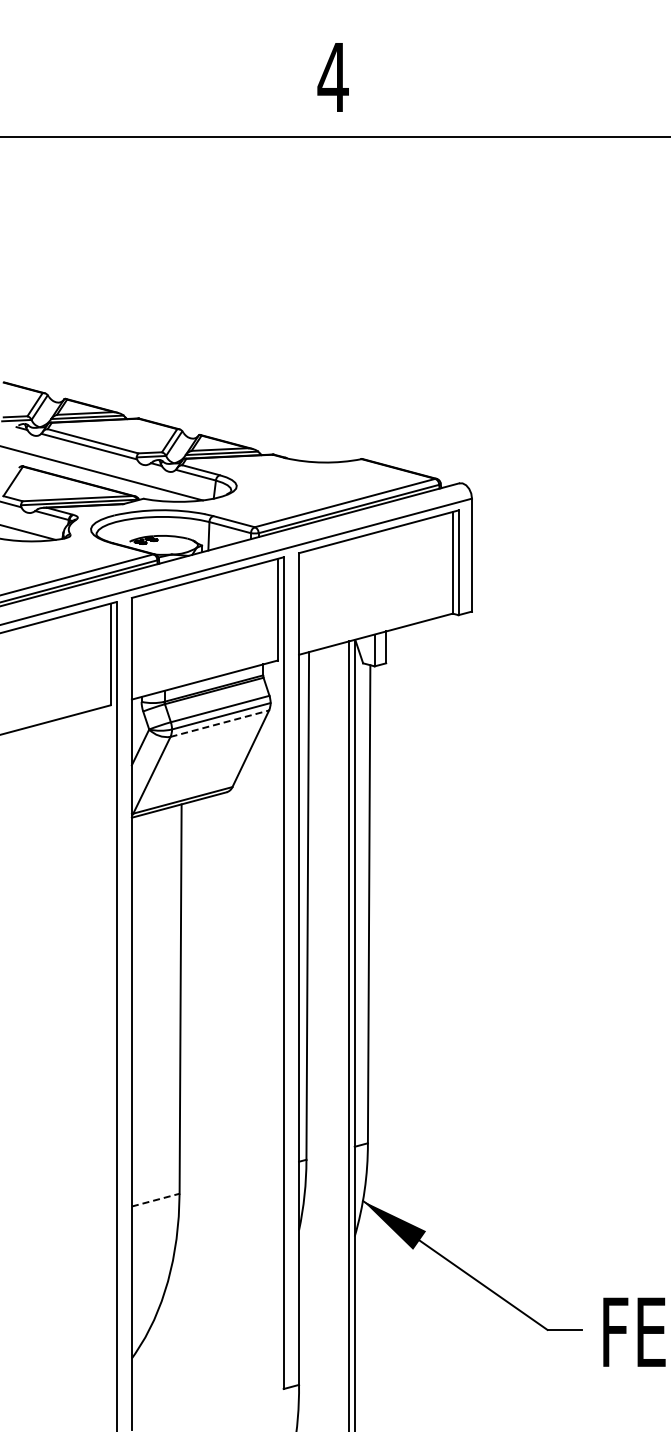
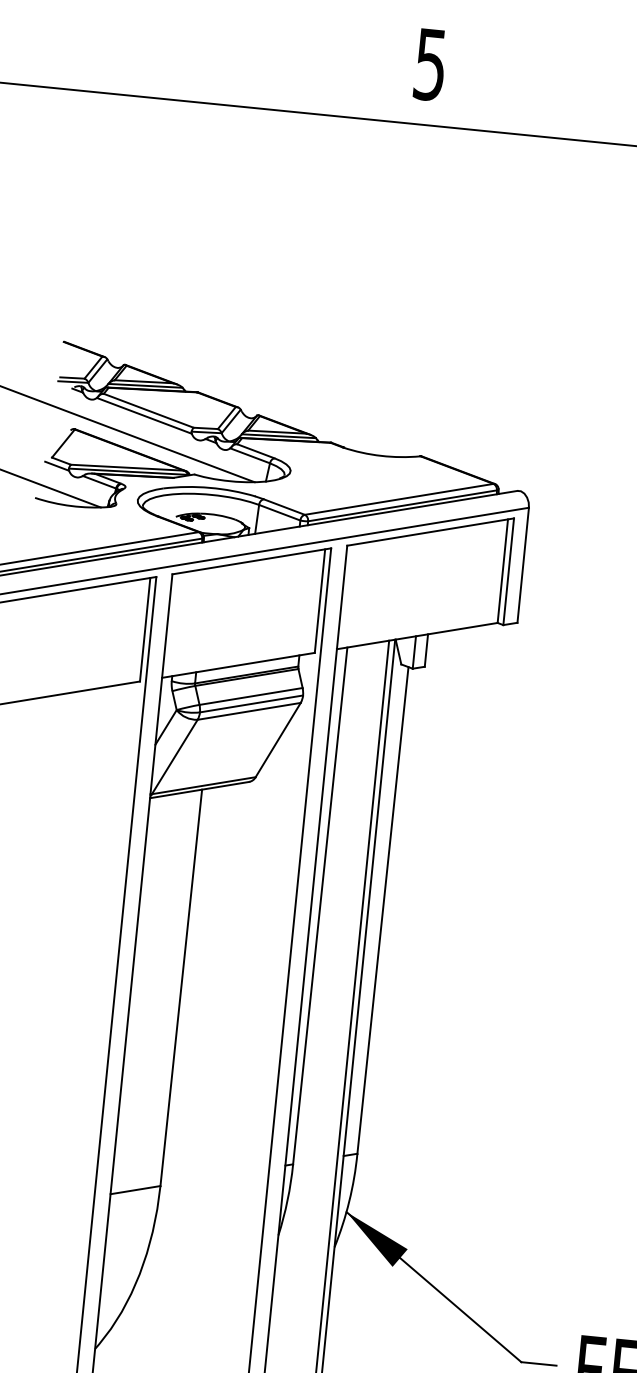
text: (332, 78) -> (429, 65), 4 -> 5
line: (220, 723) -> (249, 711), dashed -> solid
line: (155, 1200) -> (135, 1190), dashed -> solid

